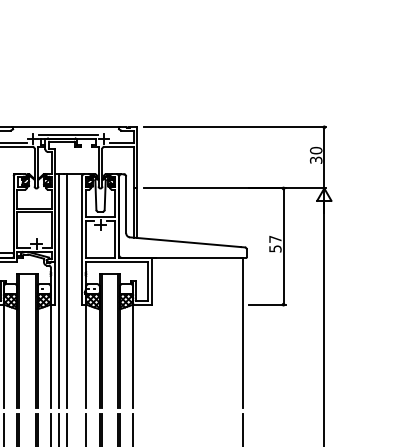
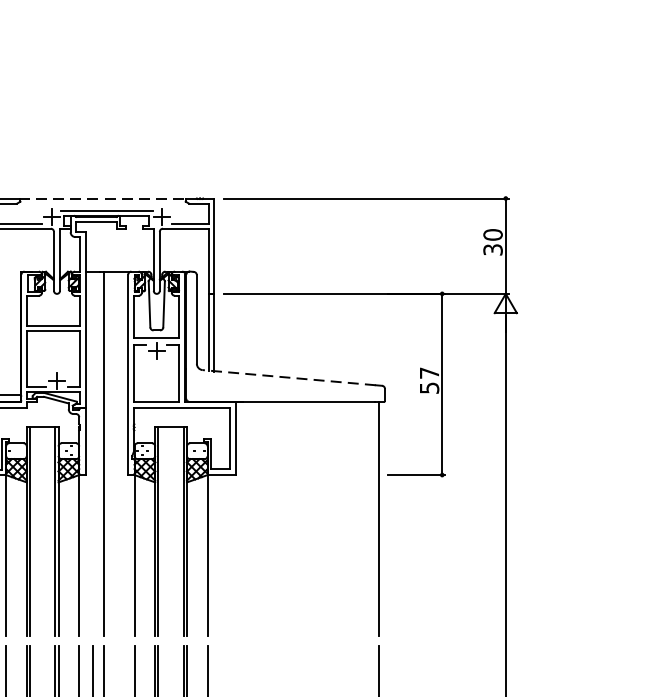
line: (66, 127) -> (103, 198), solid -> dashed
line: (185, 242) -> (289, 378), solid -> dashed
line: (59, 291) -> (92, 454), removed

